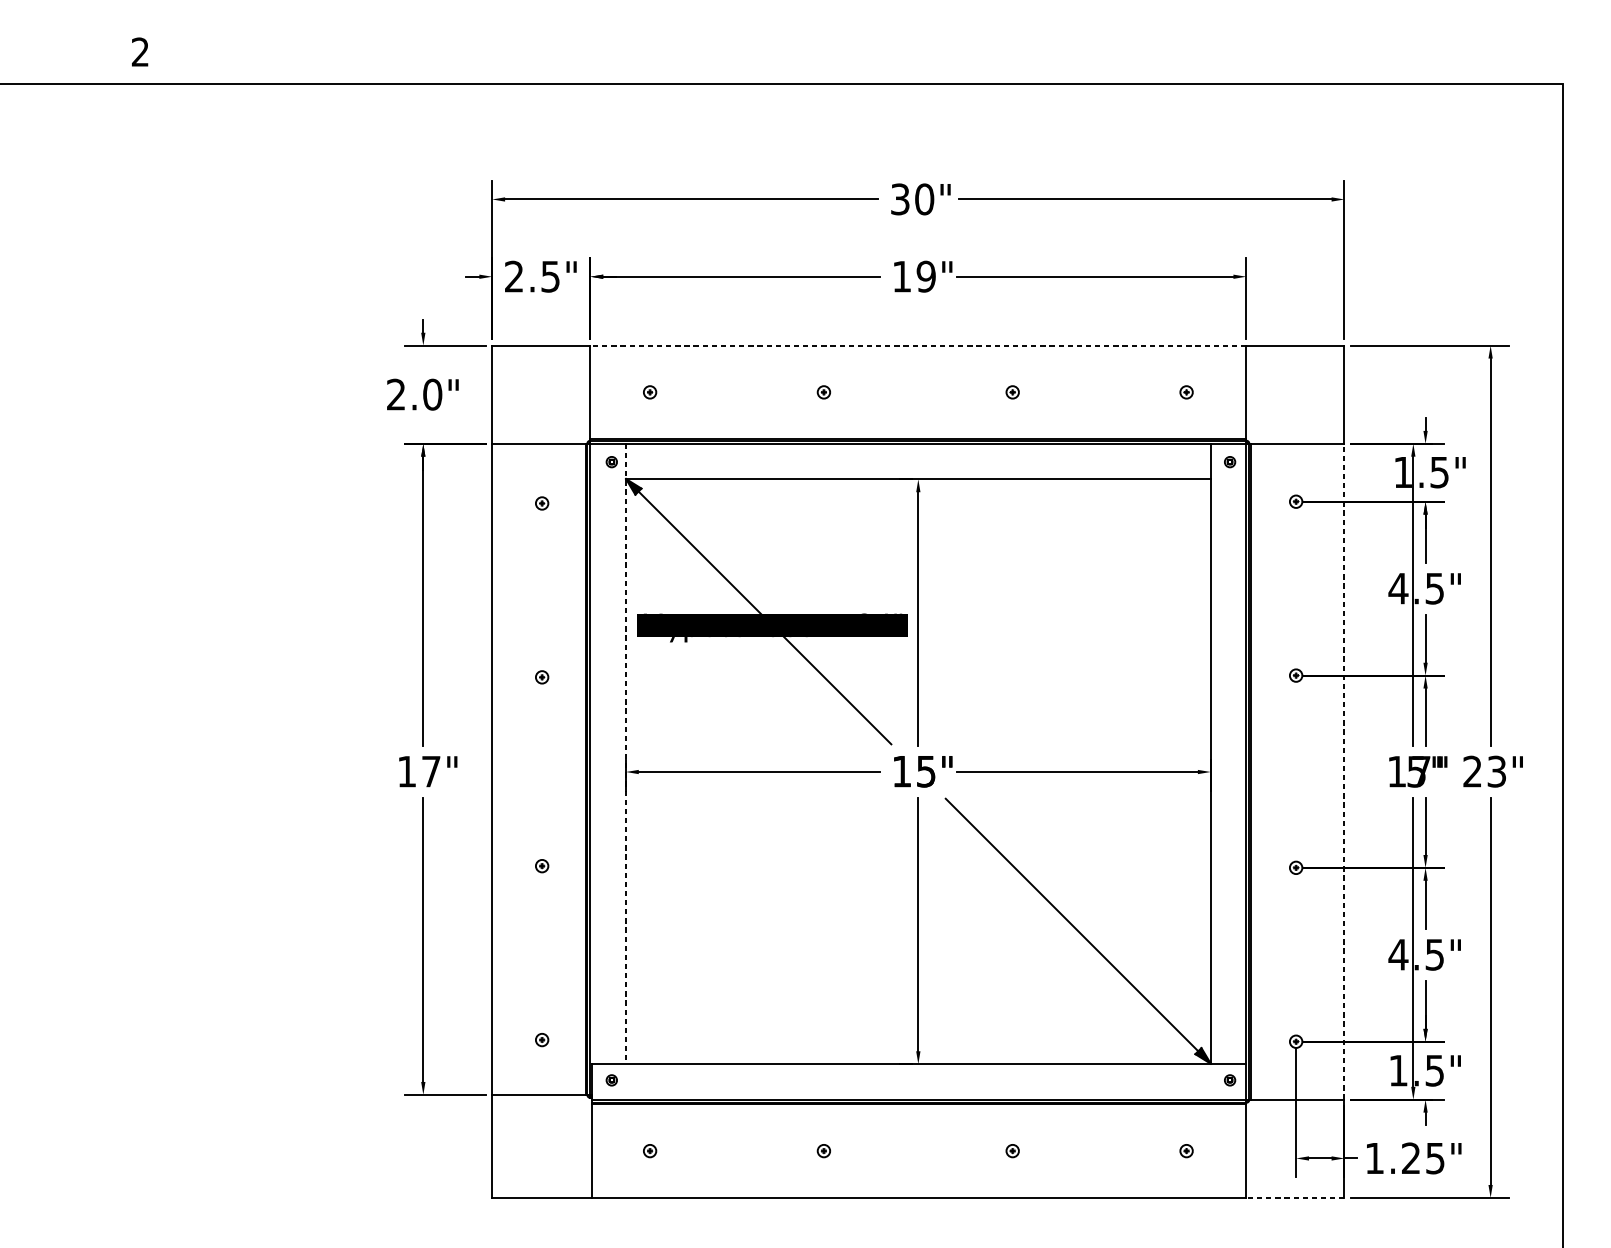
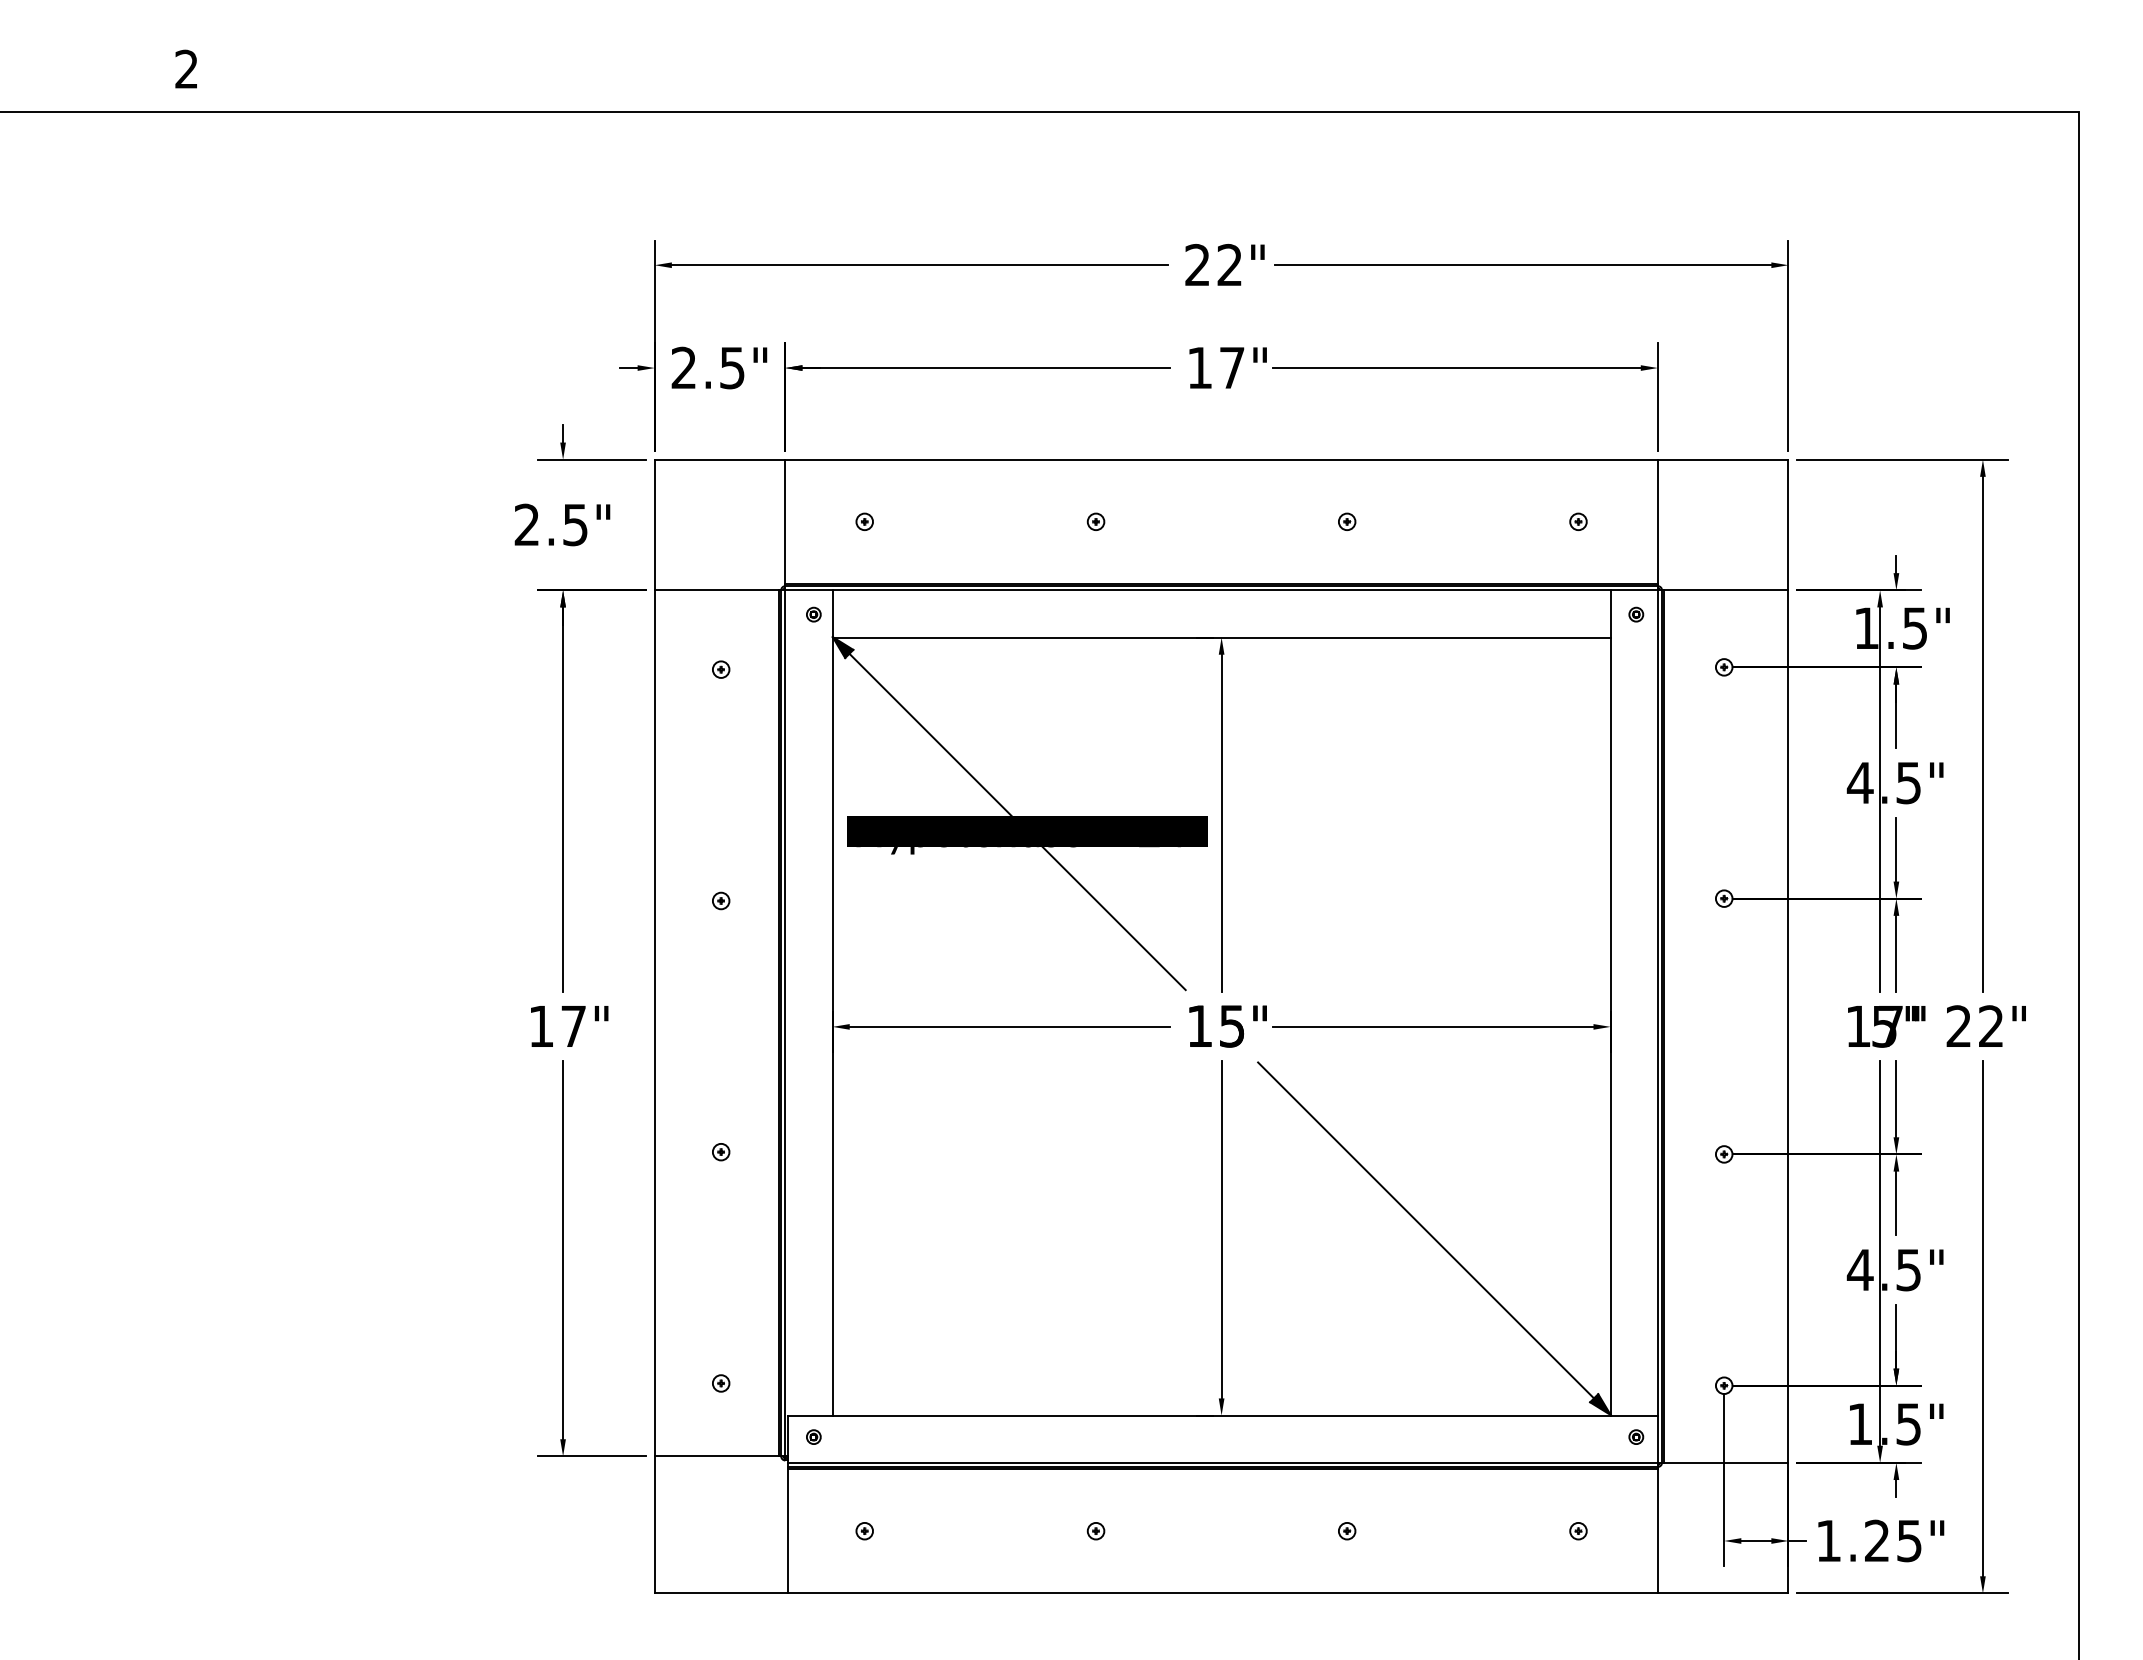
text: (912, 198) -> (1213, 264), 30" -> 22"
text: (925, 276) -> (1231, 367), 19" -> 17"
line: (918, 345) -> (1221, 459), dashed -> solid
text: (432, 394) -> (575, 524), 2.0" -> 2.5"
line: (625, 753) -> (832, 1002), dashed -> solid
line: (1344, 771) -> (1788, 1026), dashed -> solid
text: (1497, 771) -> (1991, 1026), 23" -> 22"
line: (1294, 1197) -> (1722, 1593), dashed -> solid

